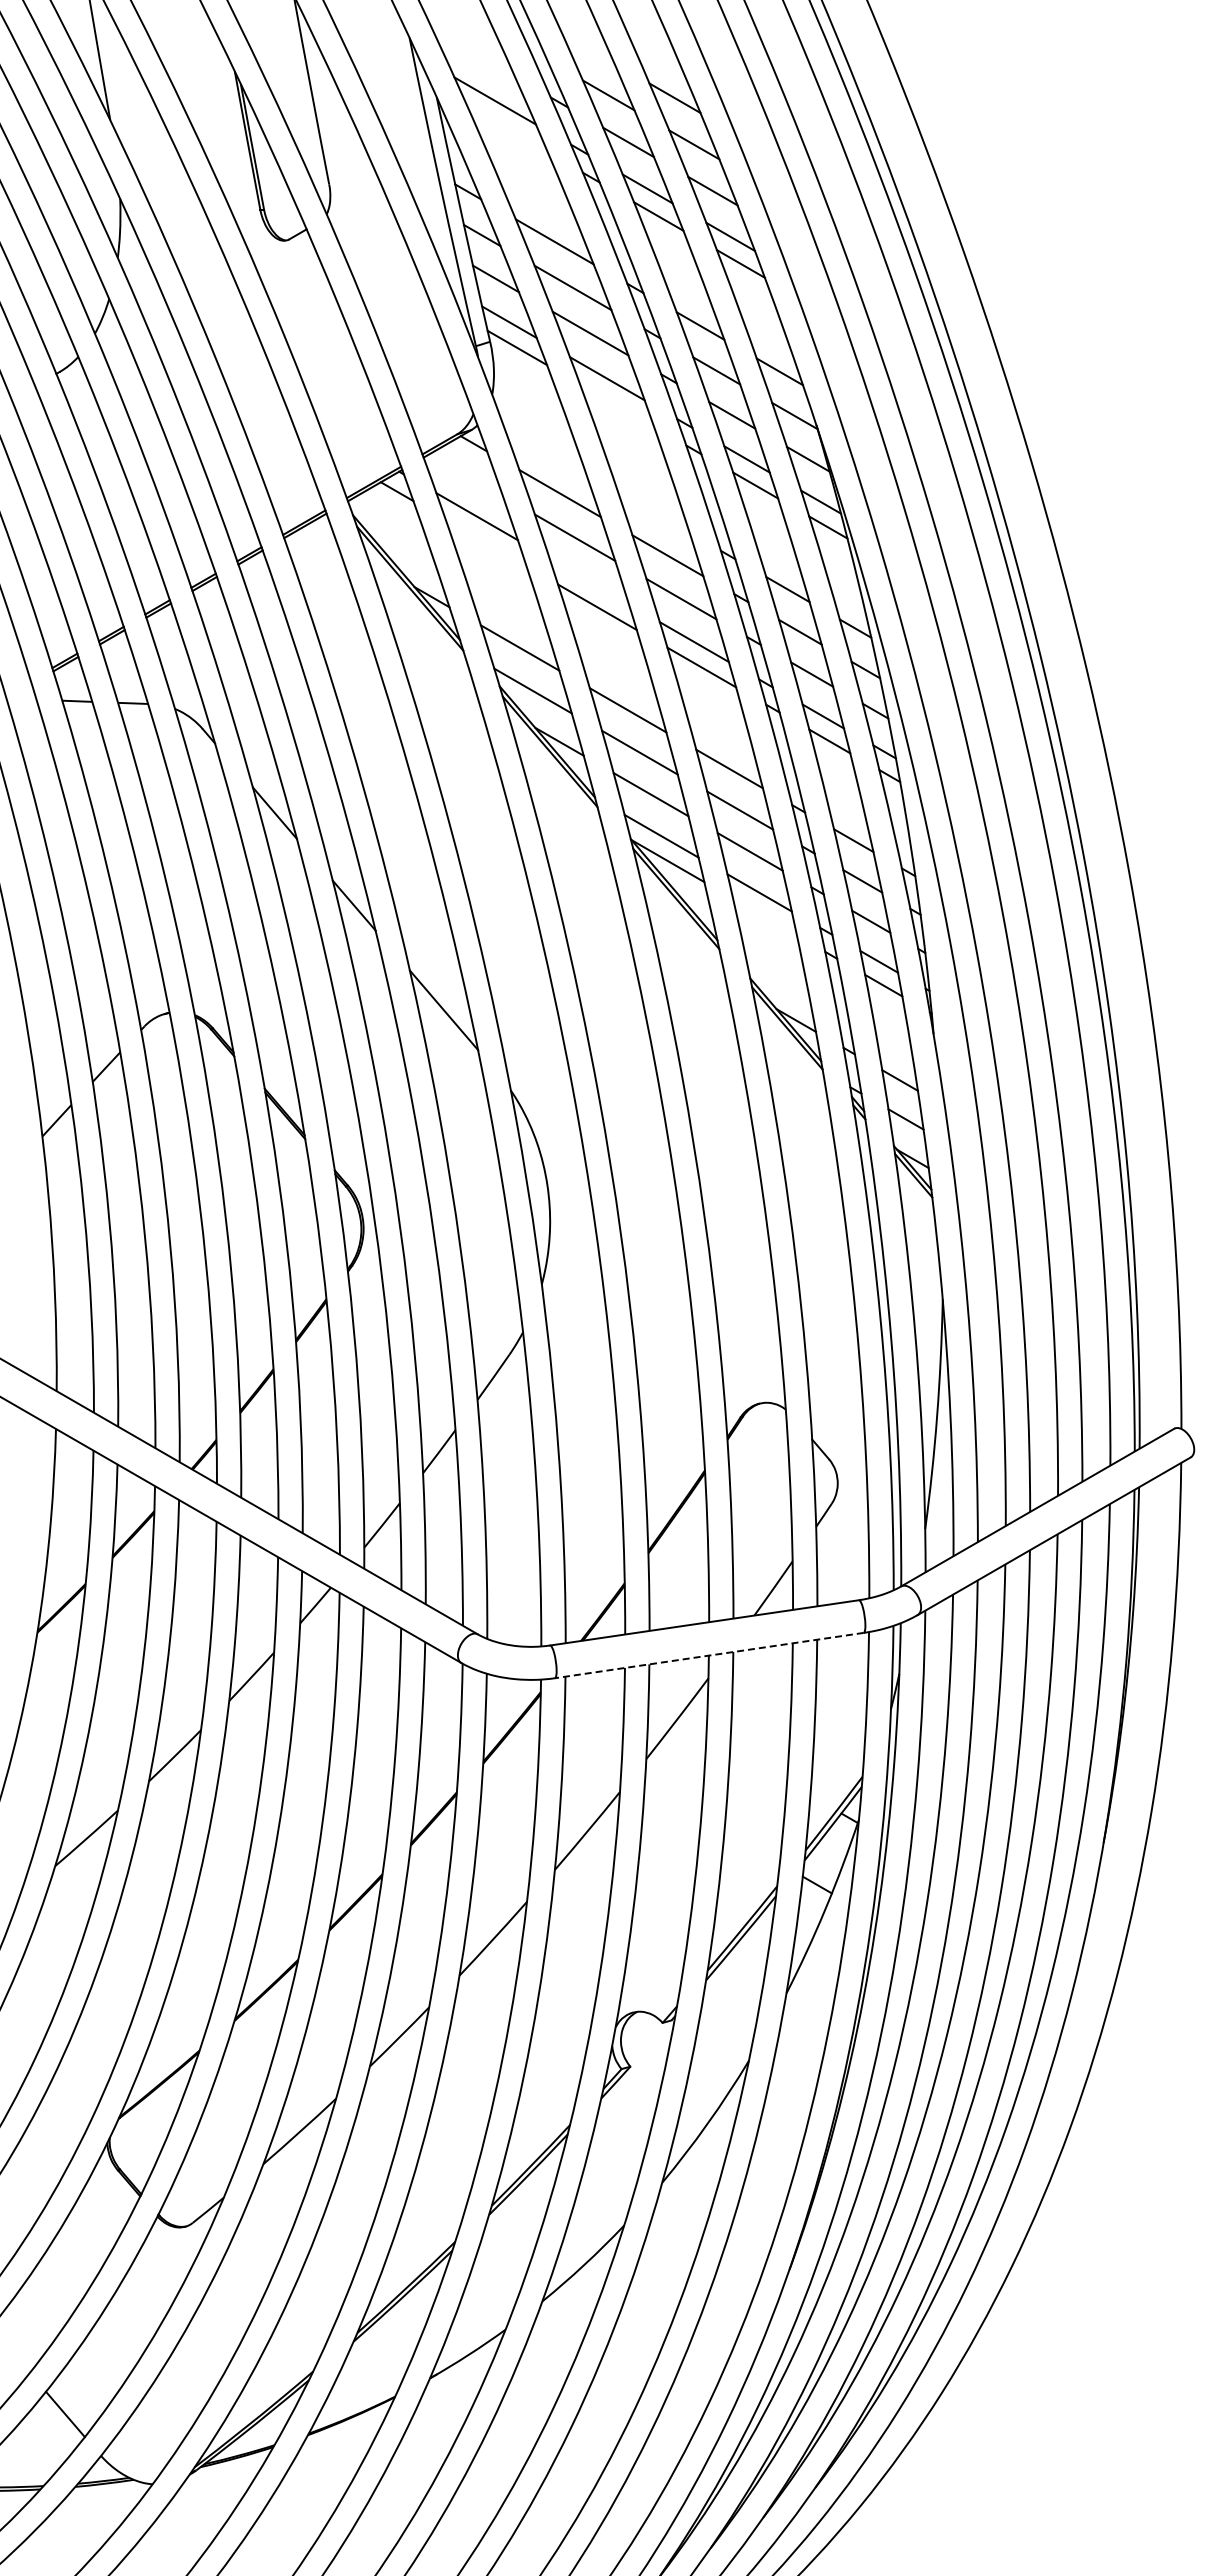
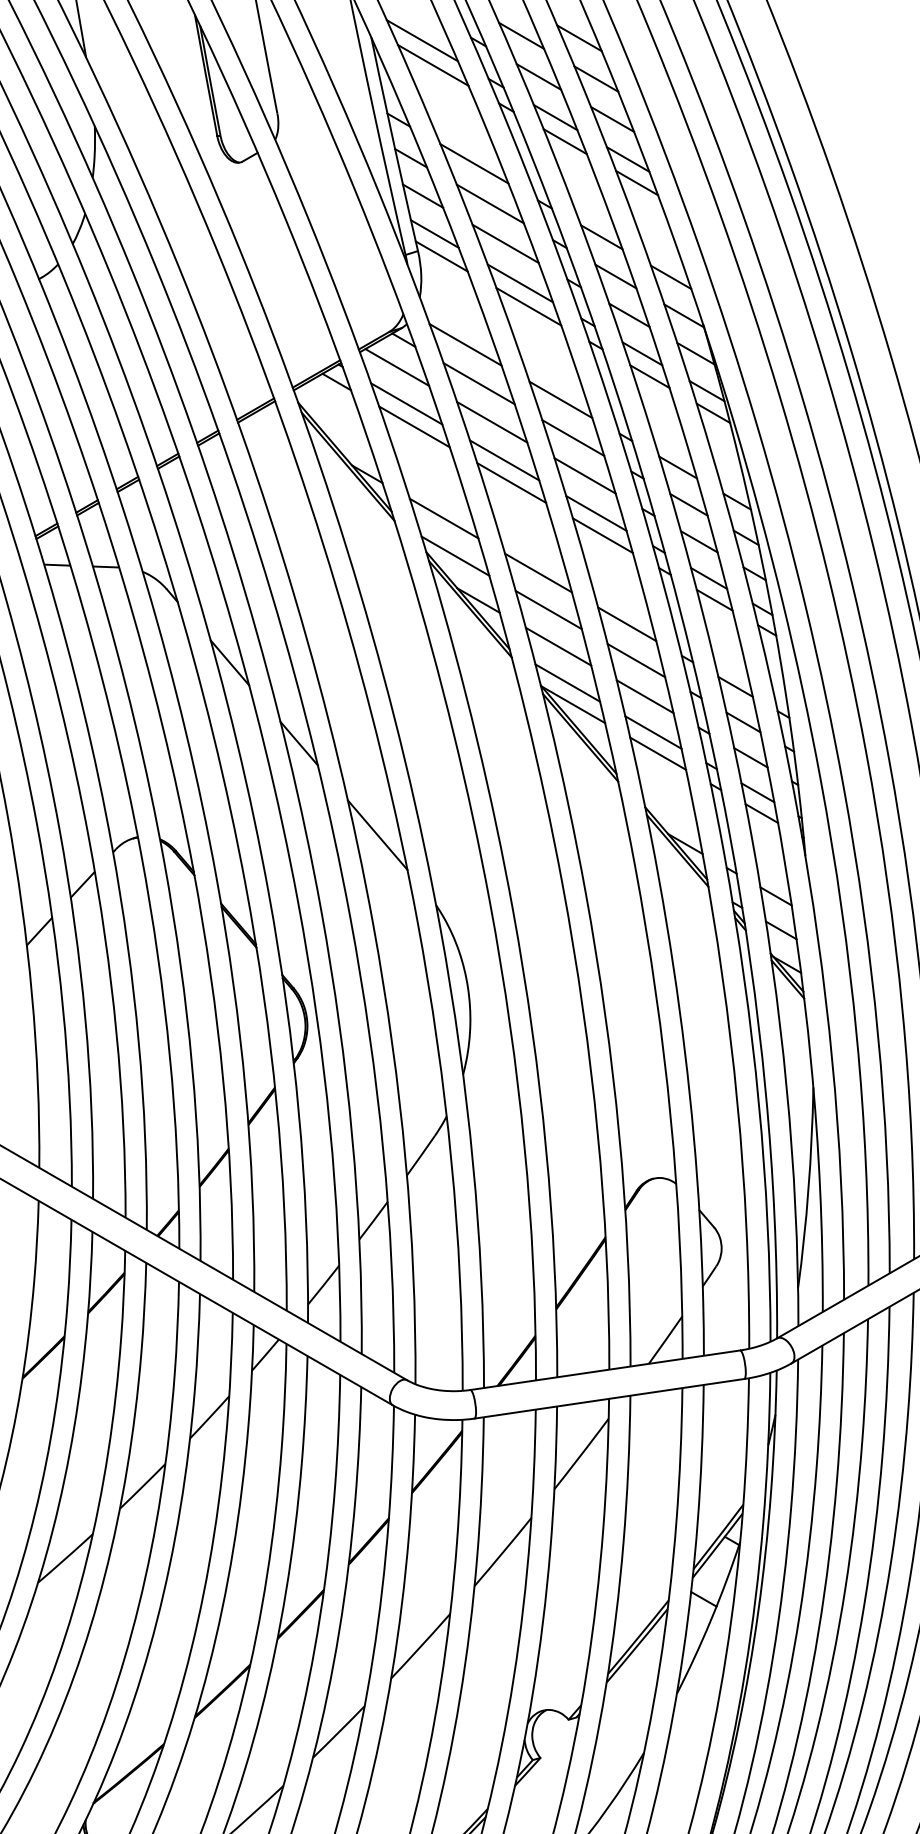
line: (507, 129) -> (433, 65), added
line: (617, 405) -> (529, 306), added
line: (544, 448) -> (465, 344), added
line: (466, 474) -> (397, 367), added
line: (653, 511) -> (560, 399), added
line: (485, 542) -> (413, 426), added
line: (588, 581) -> (503, 460), added
line: (765, 916) -> (658, 753), added
line: (708, 1655) -> (608, 1398), dashed -> solid

